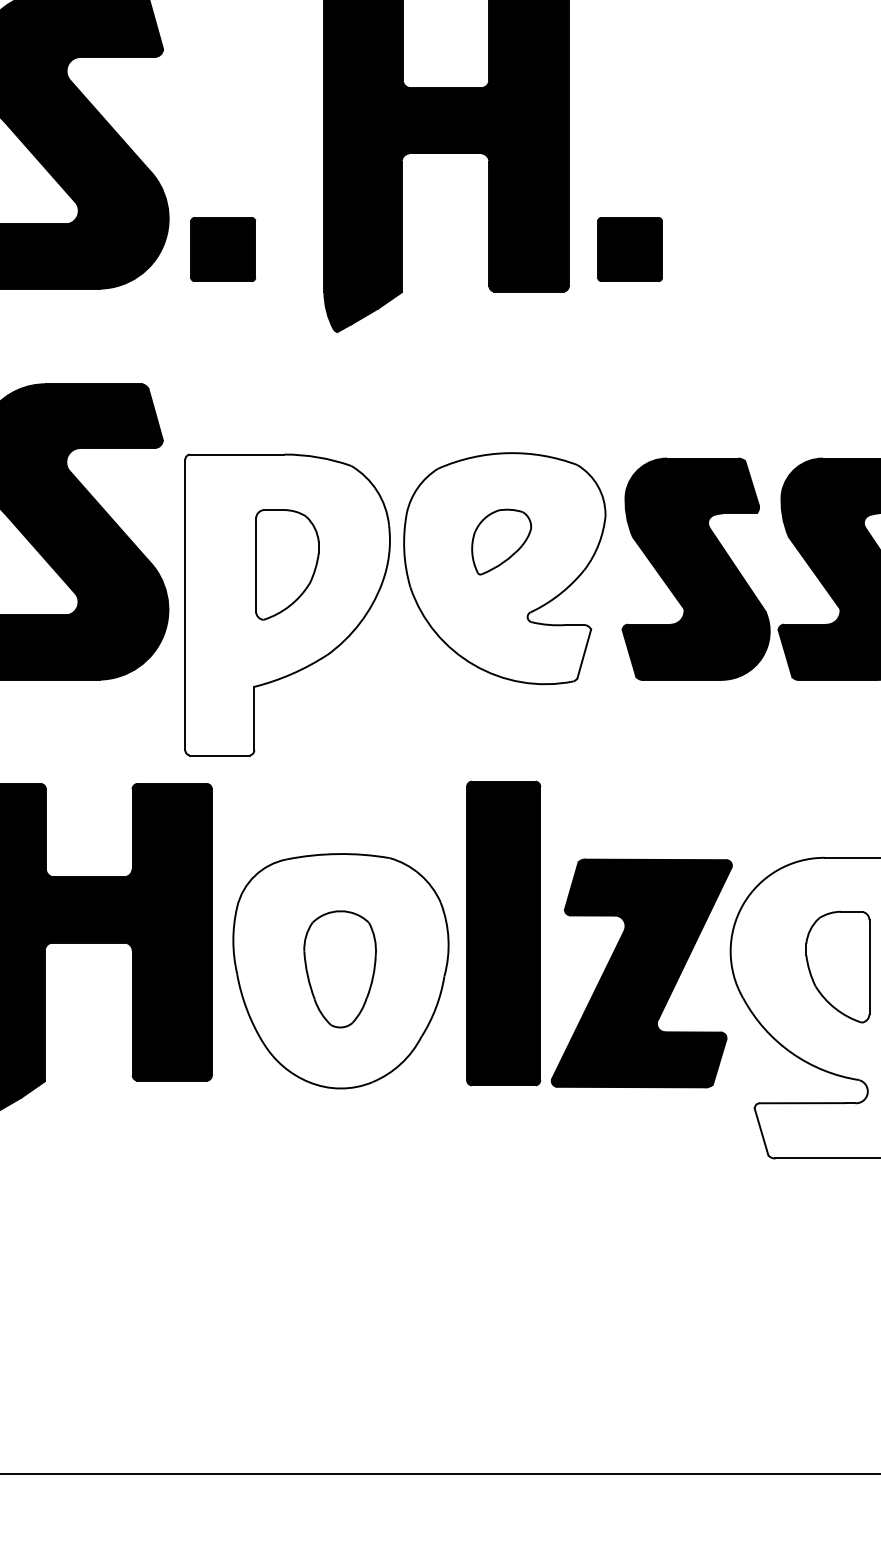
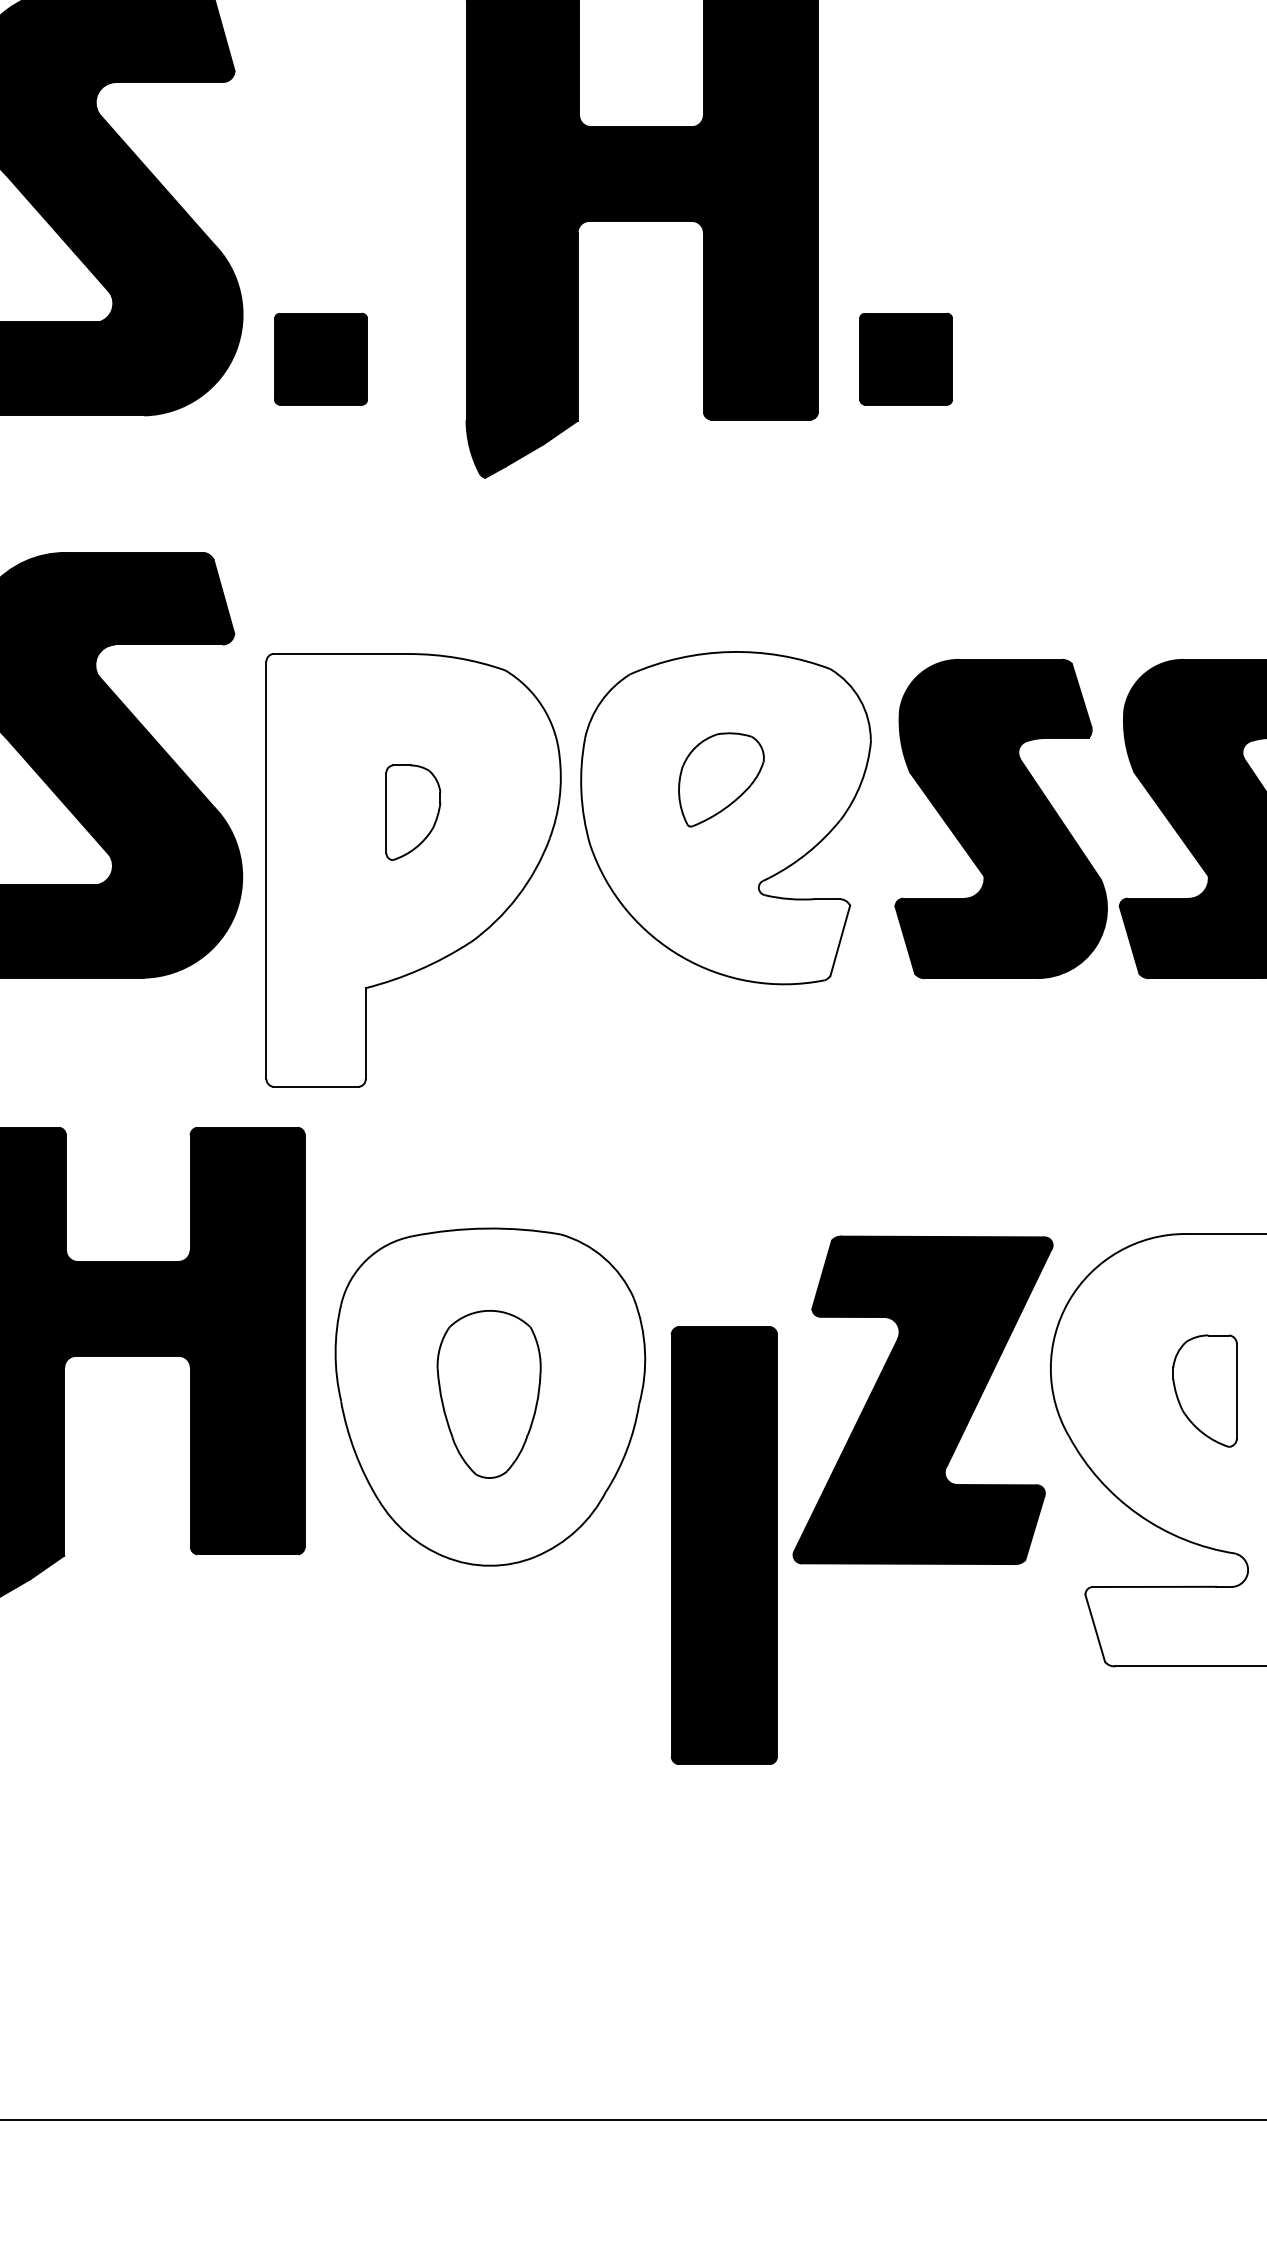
part: (287, 564) -> (413, 812), size x0.6
part: (503, 933) -> (724, 1545), moved
part: (837, 966) -> (1204, 1390), size x0.7

